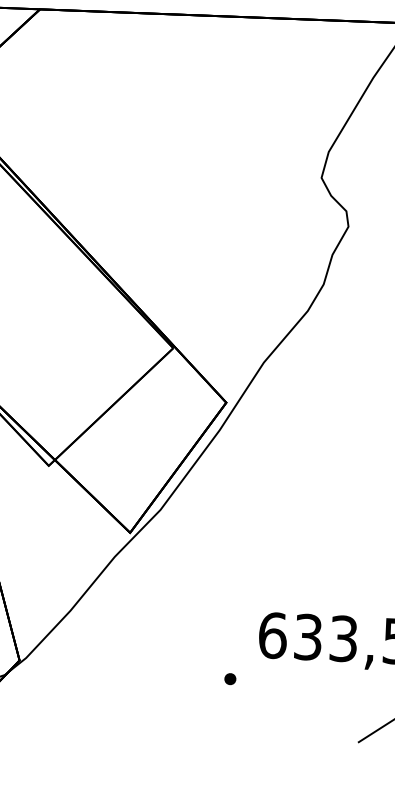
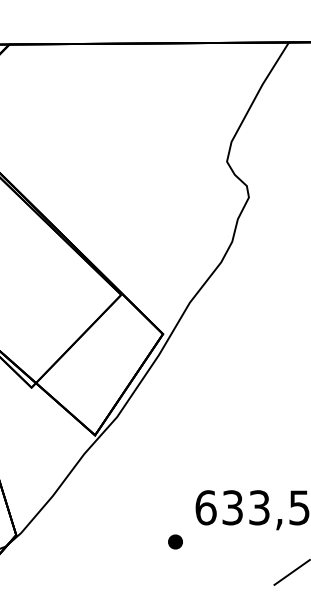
part: (230, 678) -> (175, 541), size x1.67

